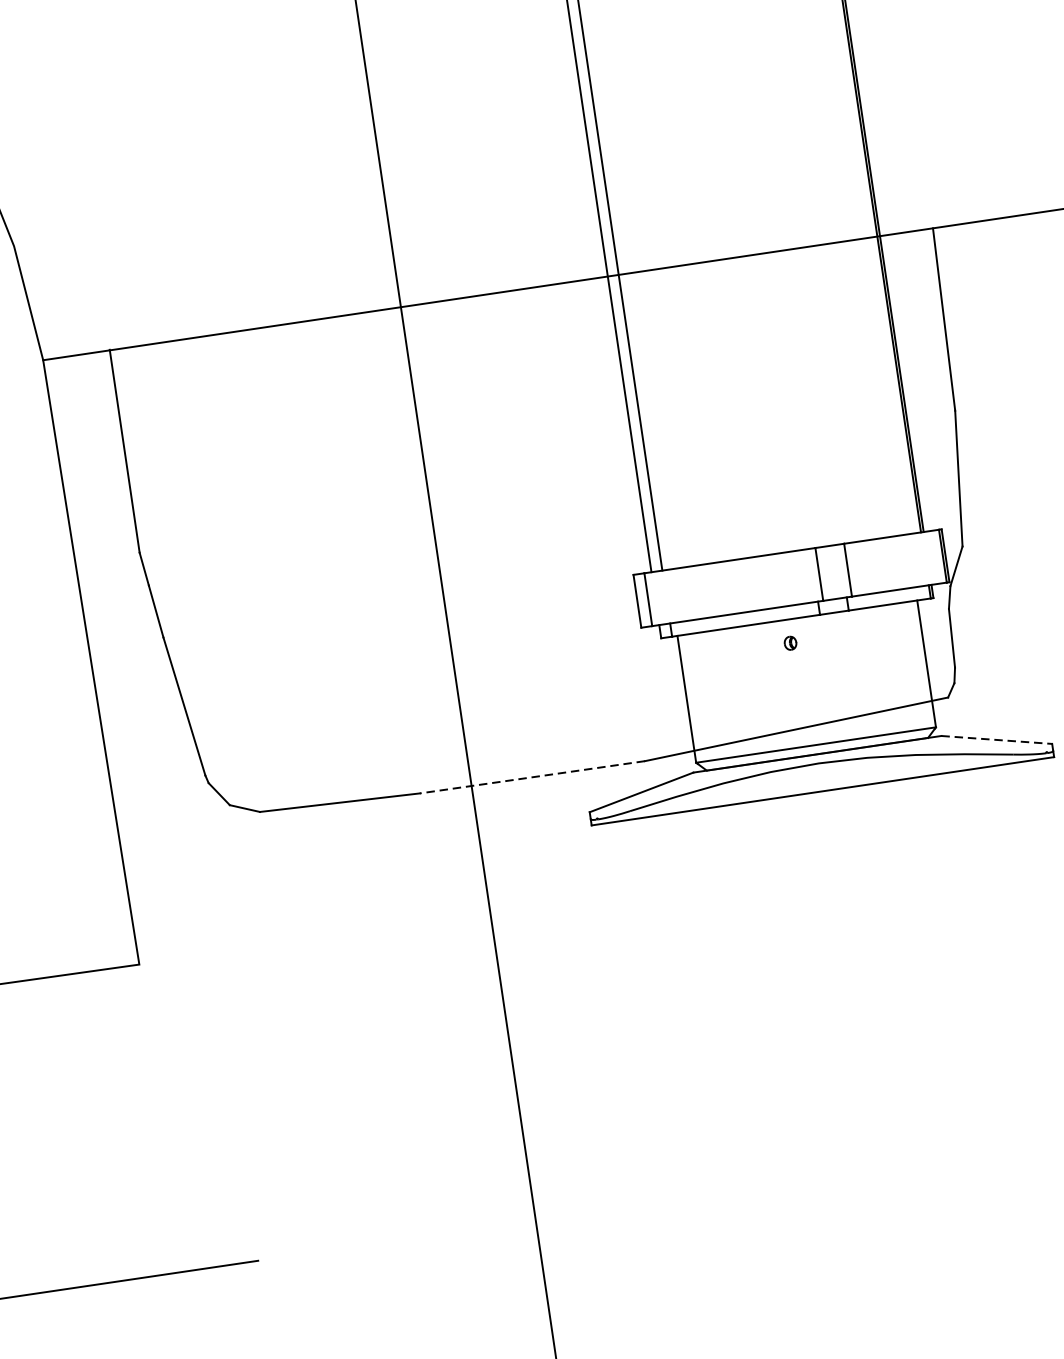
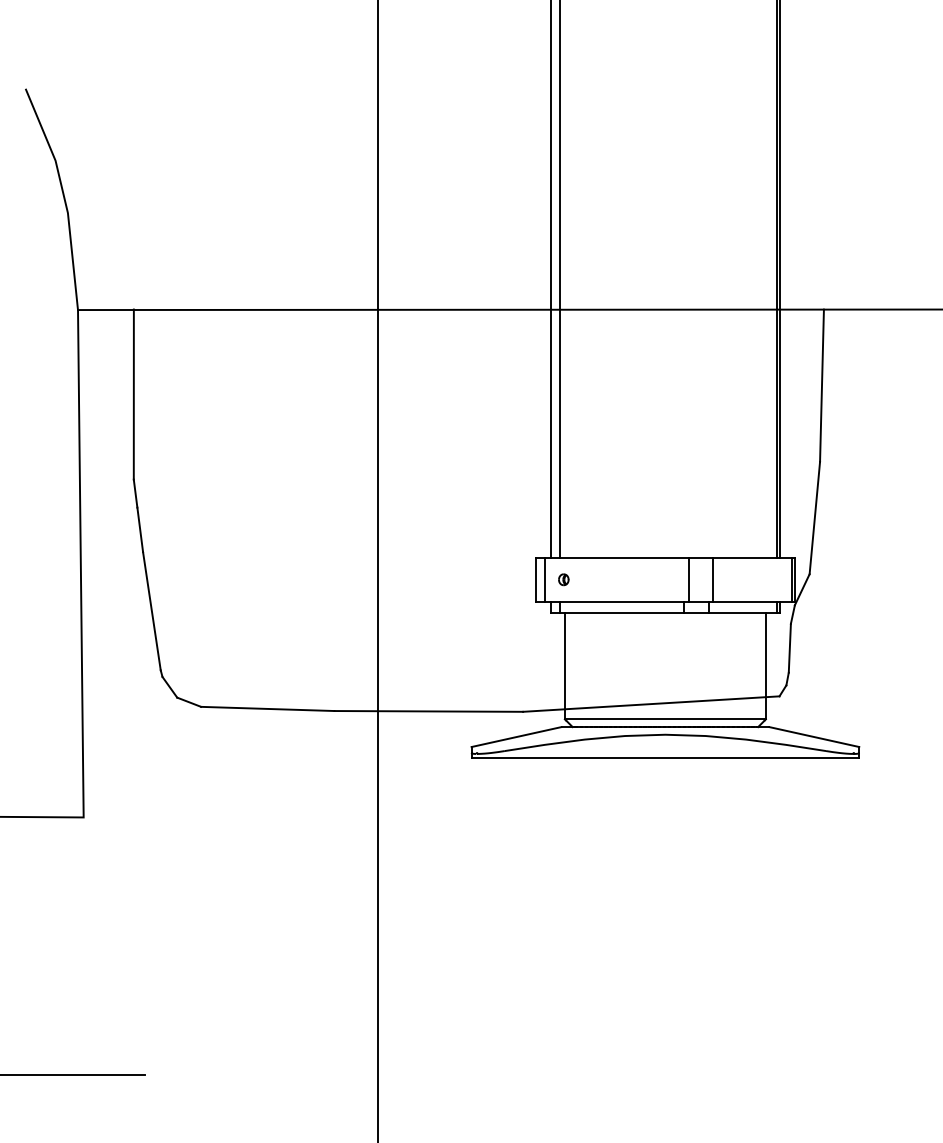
part: (790, 643) -> (563, 579), moved
line: (997, 740) -> (814, 737), dashed -> solid
line: (532, 777) -> (428, 711), dashed -> solid

